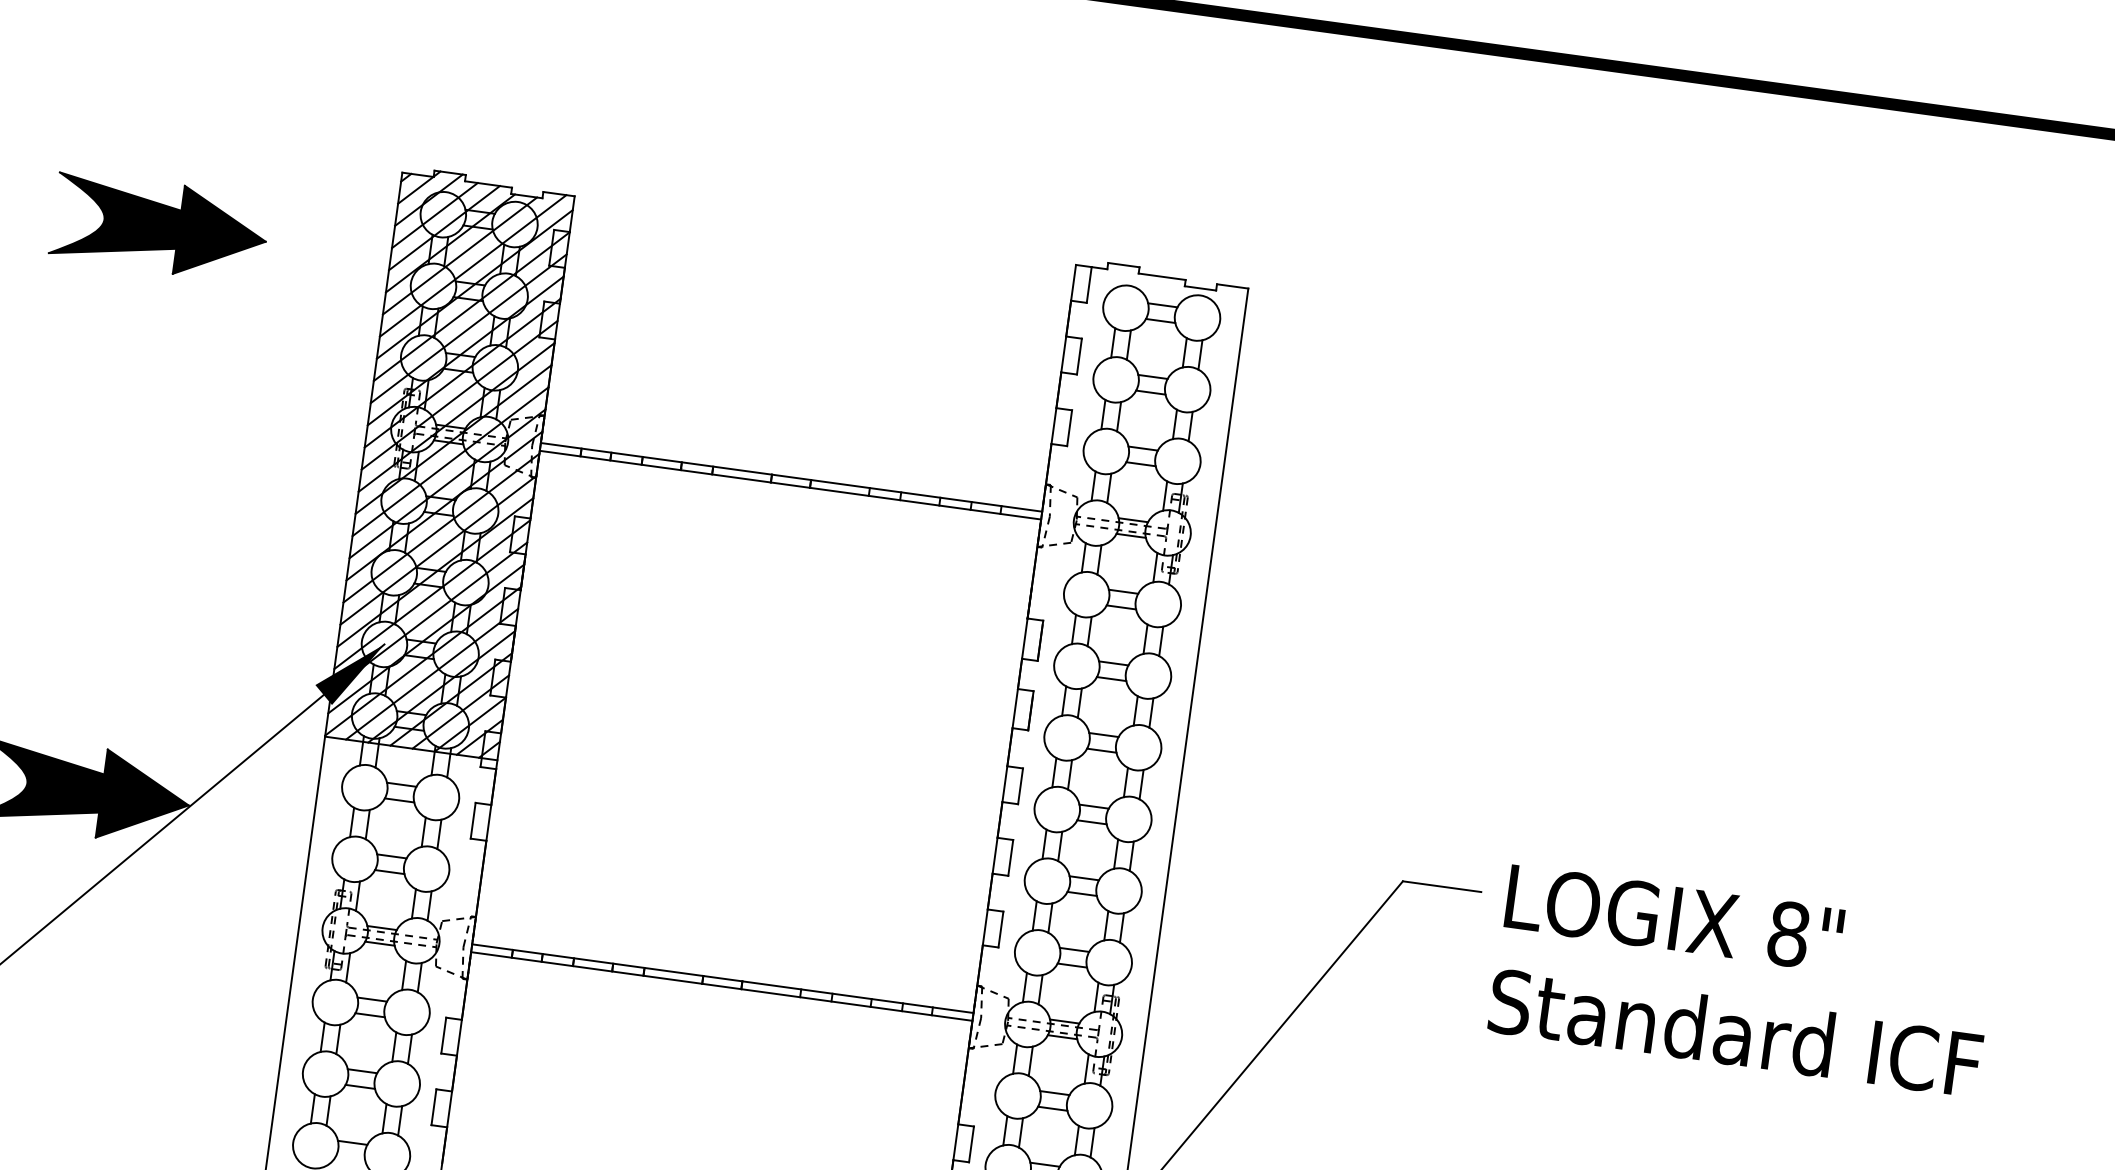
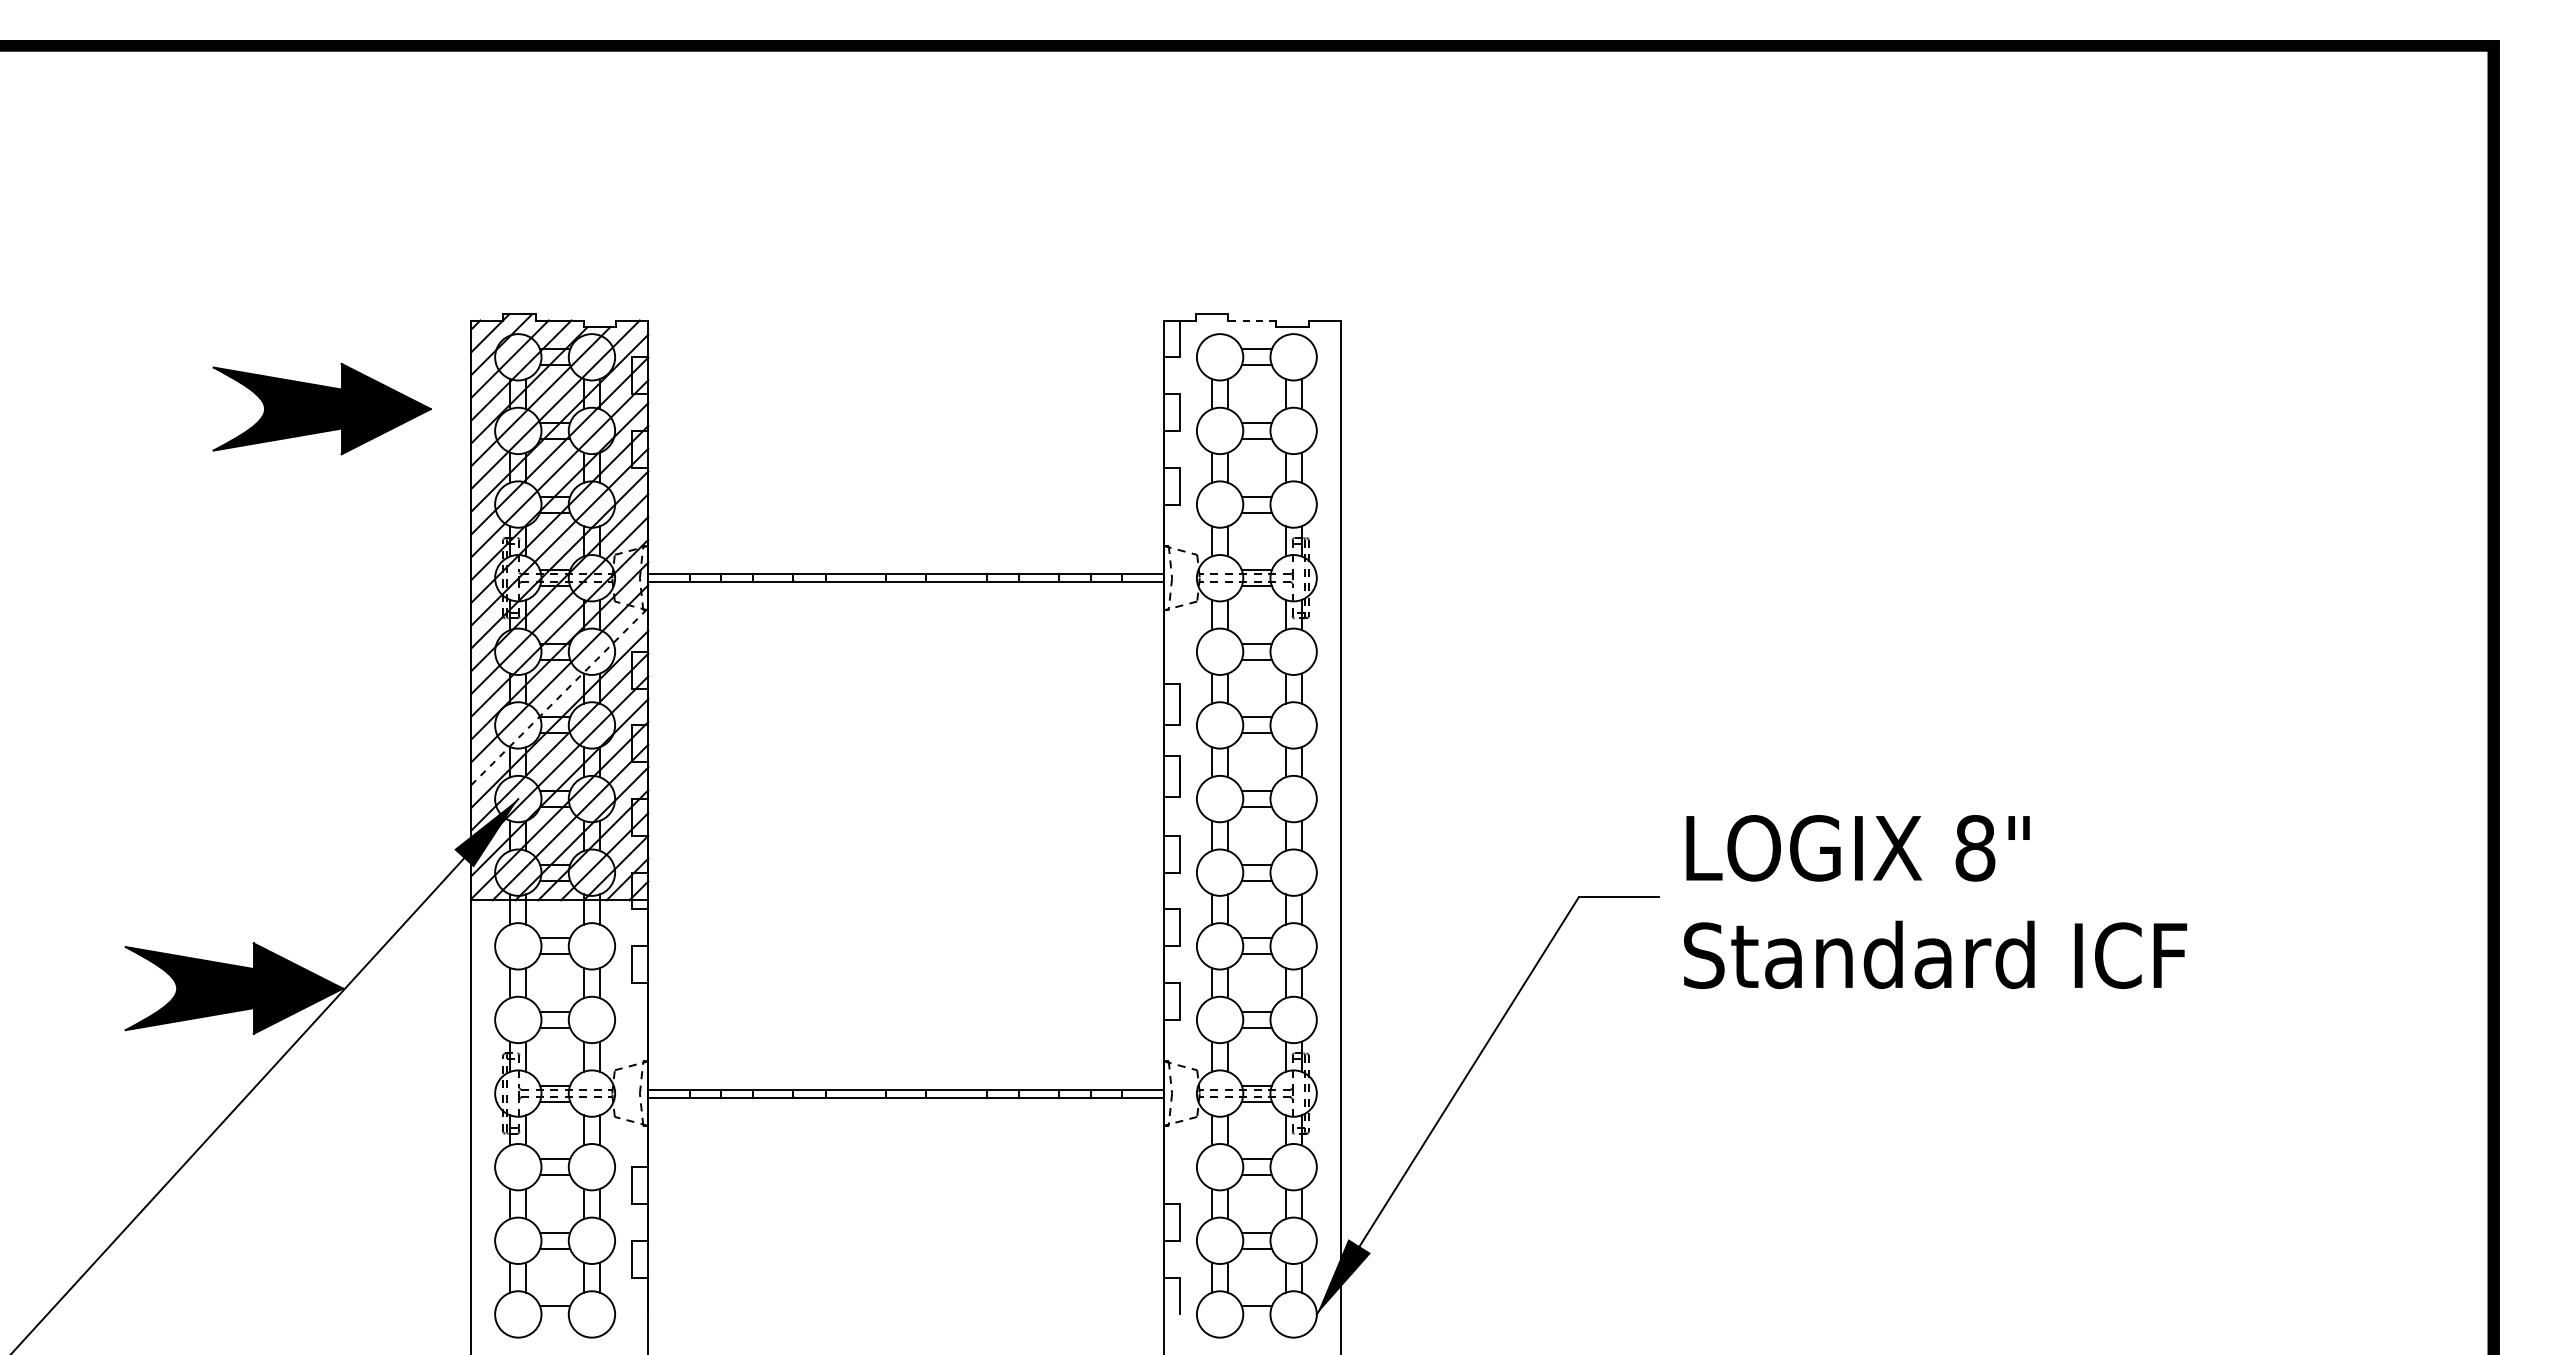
part: (159, 226) -> (321, 408), moved
line: (1161, 276) -> (1251, 320), solid -> dashed
line: (439, 550) -> (560, 696), solid -> dashed
text: (1742, 981) -> (1935, 902), moved

